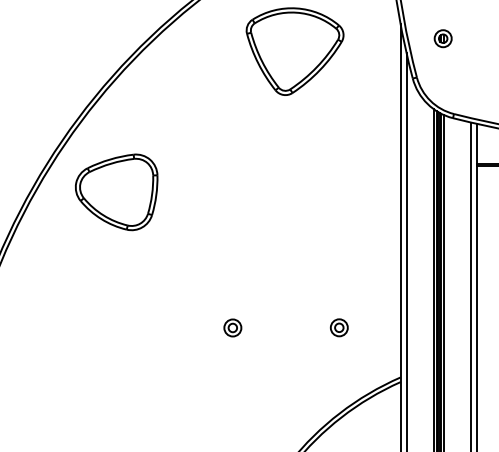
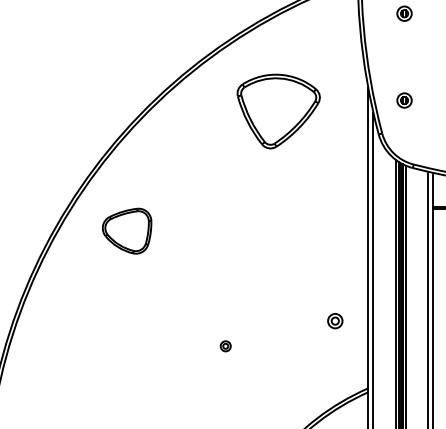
part: (115, 192) -> (126, 231), size x0.7
part: (232, 328) -> (225, 346), size x0.7
part: (339, 328) -> (335, 321), moved

